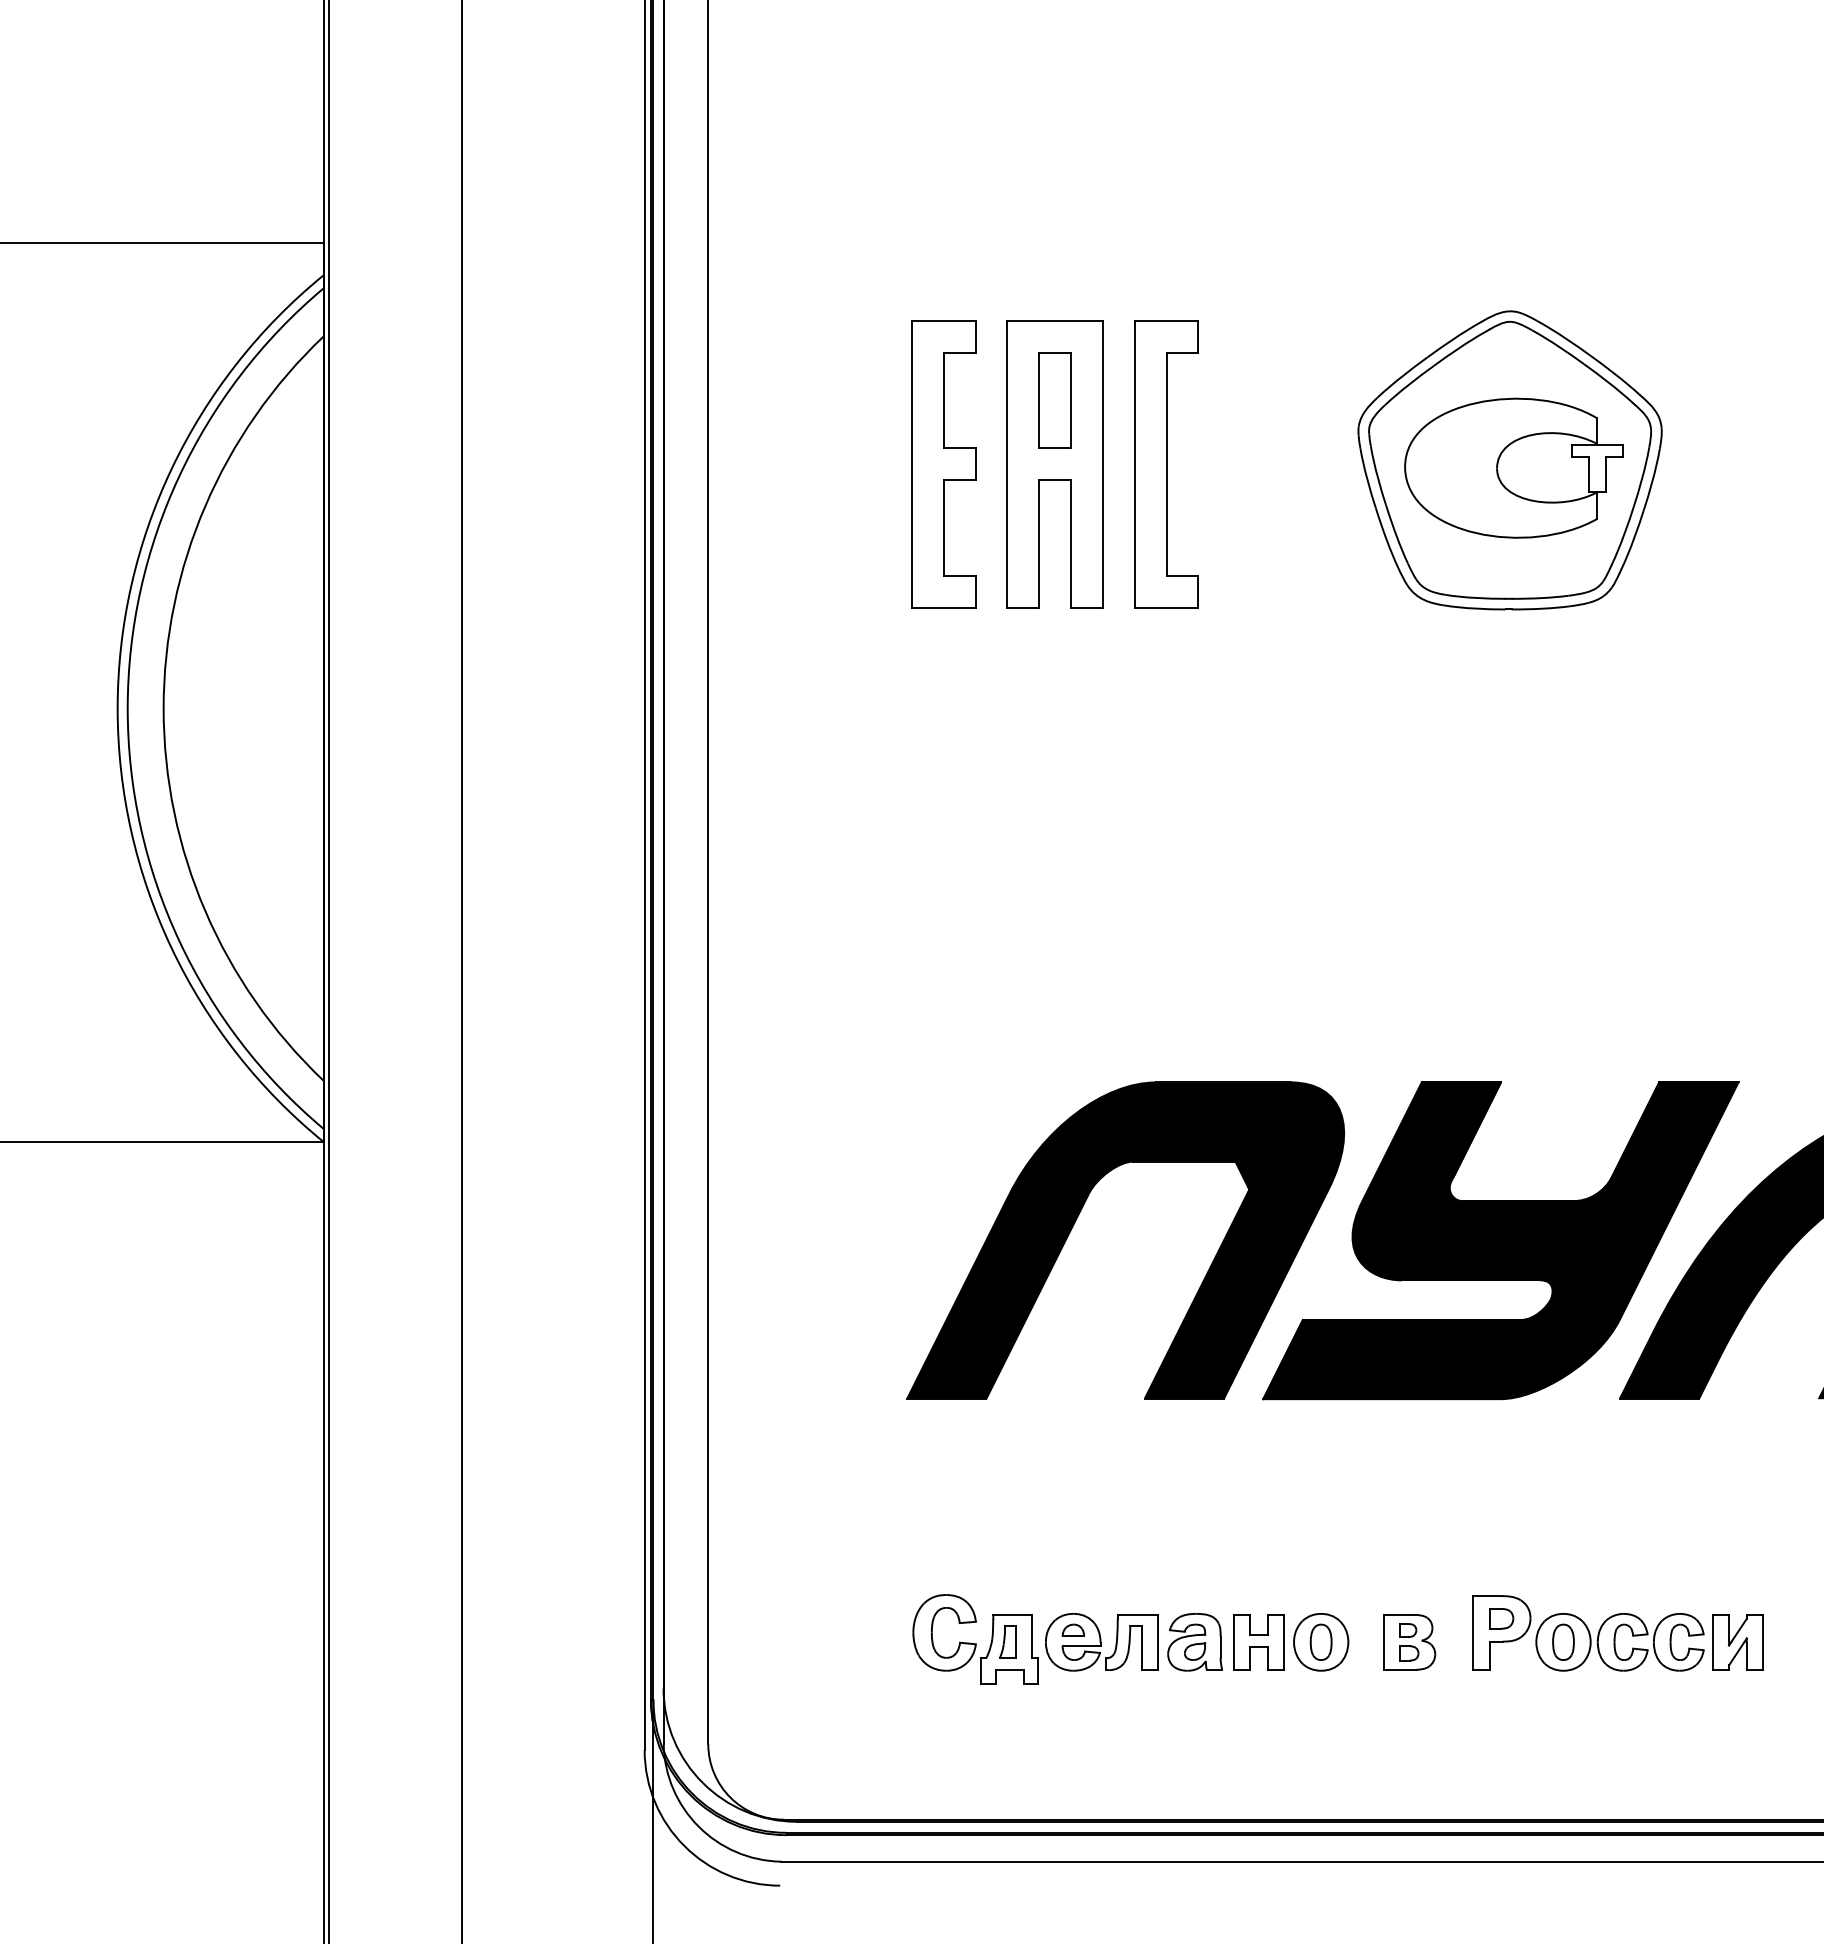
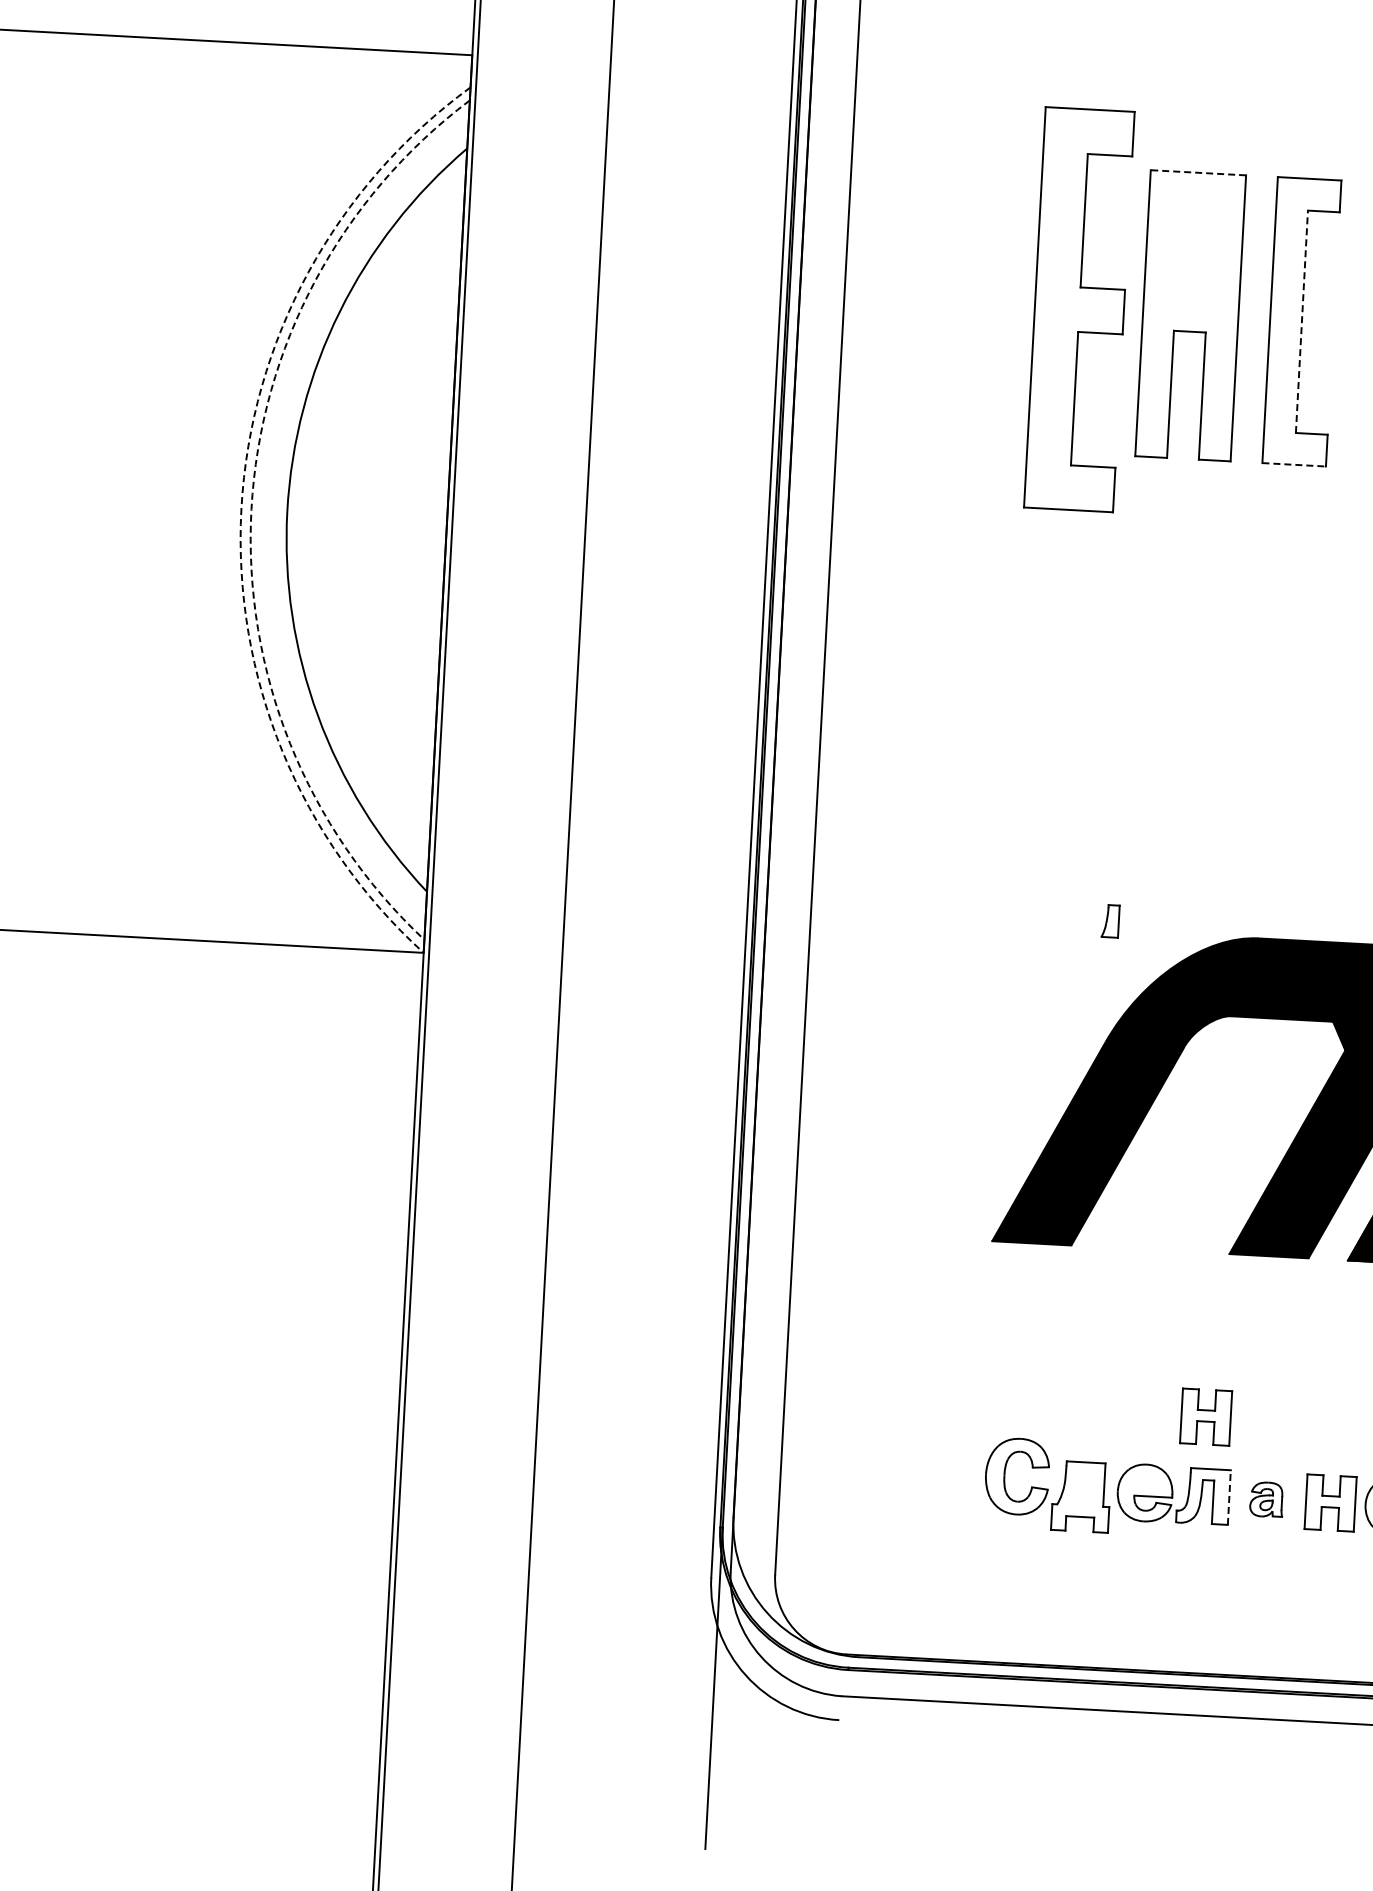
line: (1055, 321) -> (1198, 173), solid -> dashed
part: (1054, 400) -> (1193, 251), removed
line: (1166, 463) -> (1301, 320), solid -> dashed
part: (943, 464) -> (1079, 309), size x1.4
line: (1166, 607) -> (1294, 464), solid -> dashed
arc: (117, 708) -> (241, 508), solid -> dashed
arc: (127, 708) -> (251, 509), solid -> dashed
part: (1129, 1563) -> (1205, 1417), added
part: (1072, 1629) -> (1145, 1480), removed
part: (1007, 1641) -> (1110, 920), moved
line: (1157, 1641) -> (1229, 1496), solid -> dashed
part: (1194, 1642) -> (1266, 1499), size x0.6

